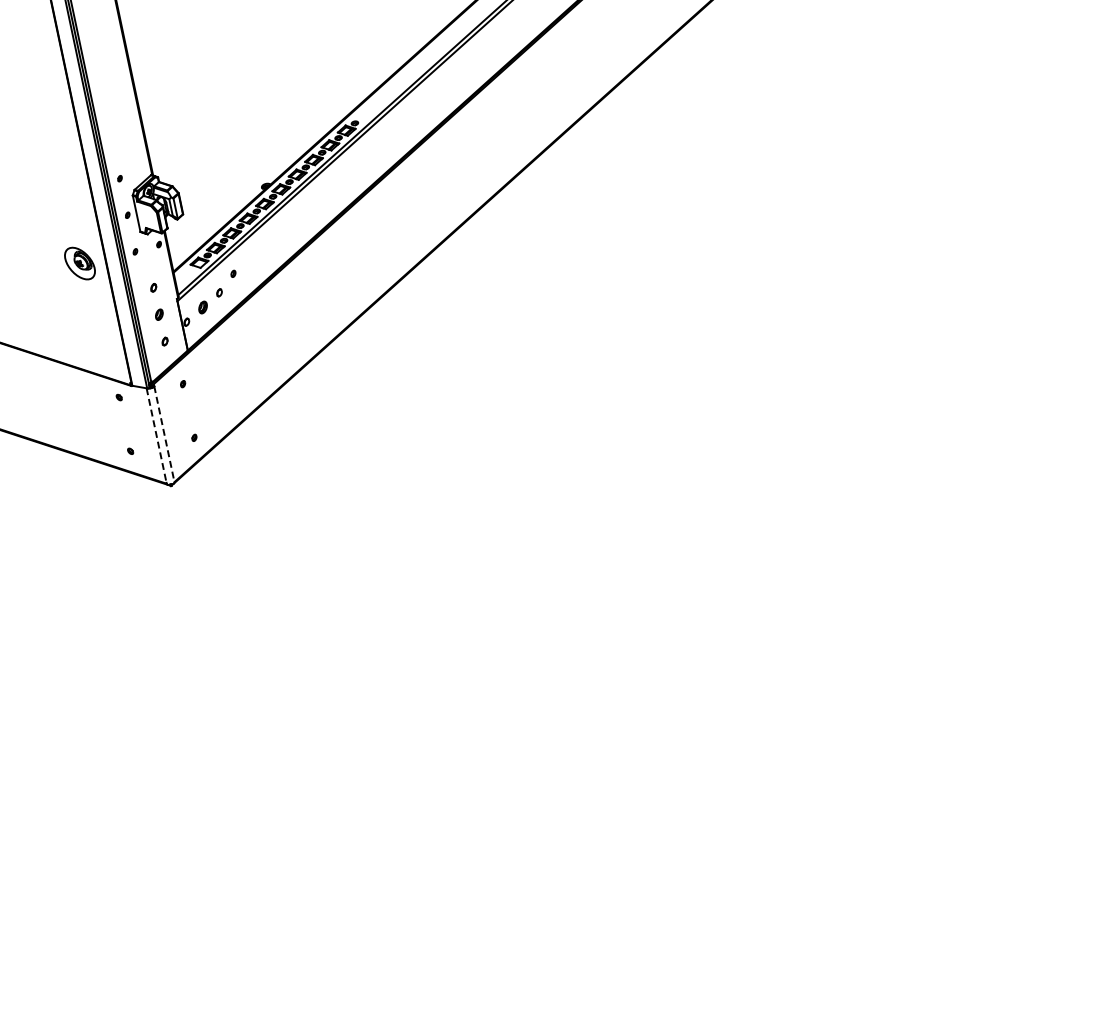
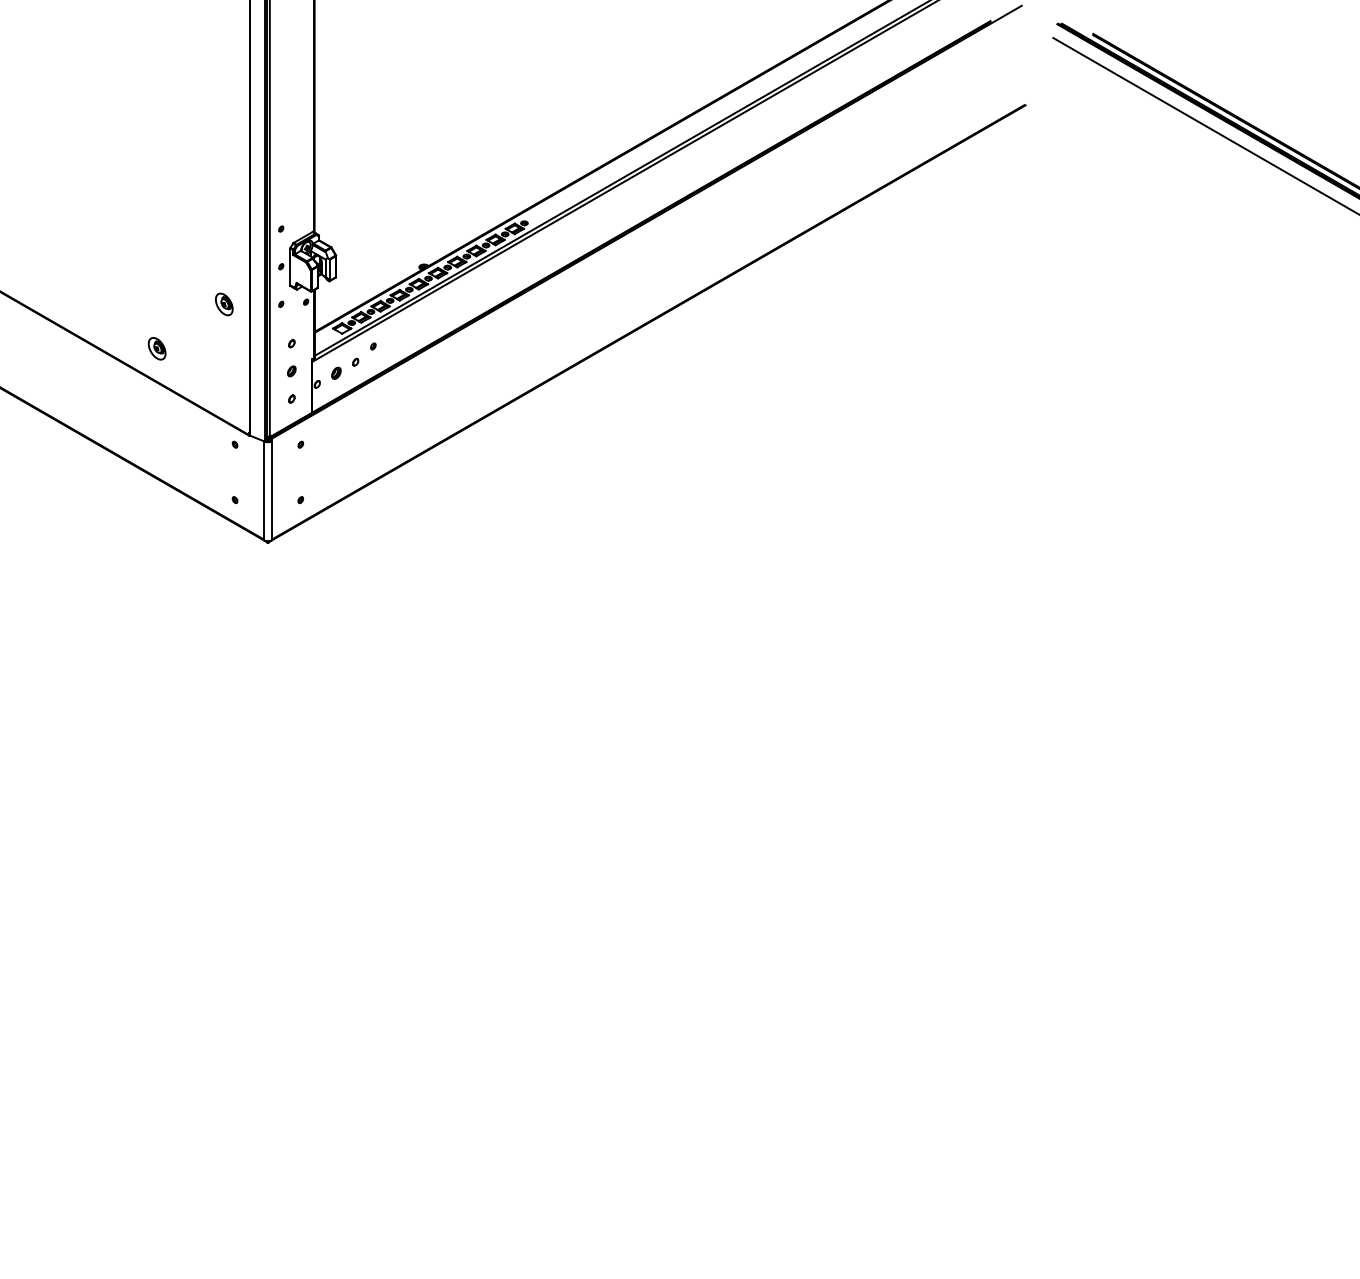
part: (80, 263) -> (224, 304), size x0.62
part: (23, 320) -> (156, 348), added
line: (164, 434) -> (271, 490), dashed -> solid
line: (156, 437) -> (263, 491), dashed -> solid

